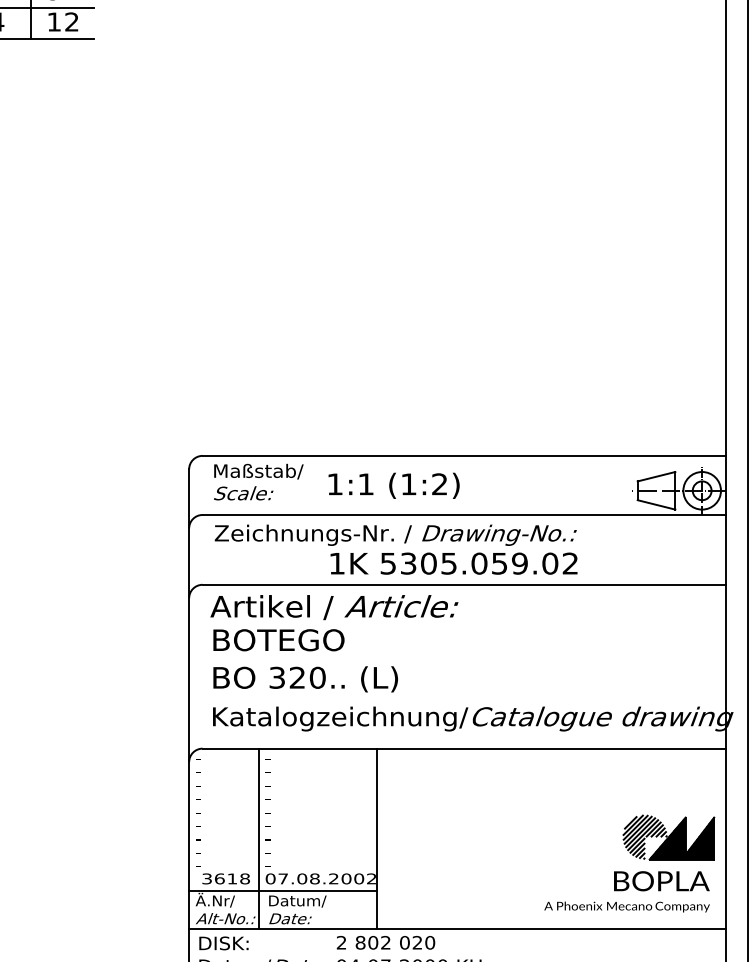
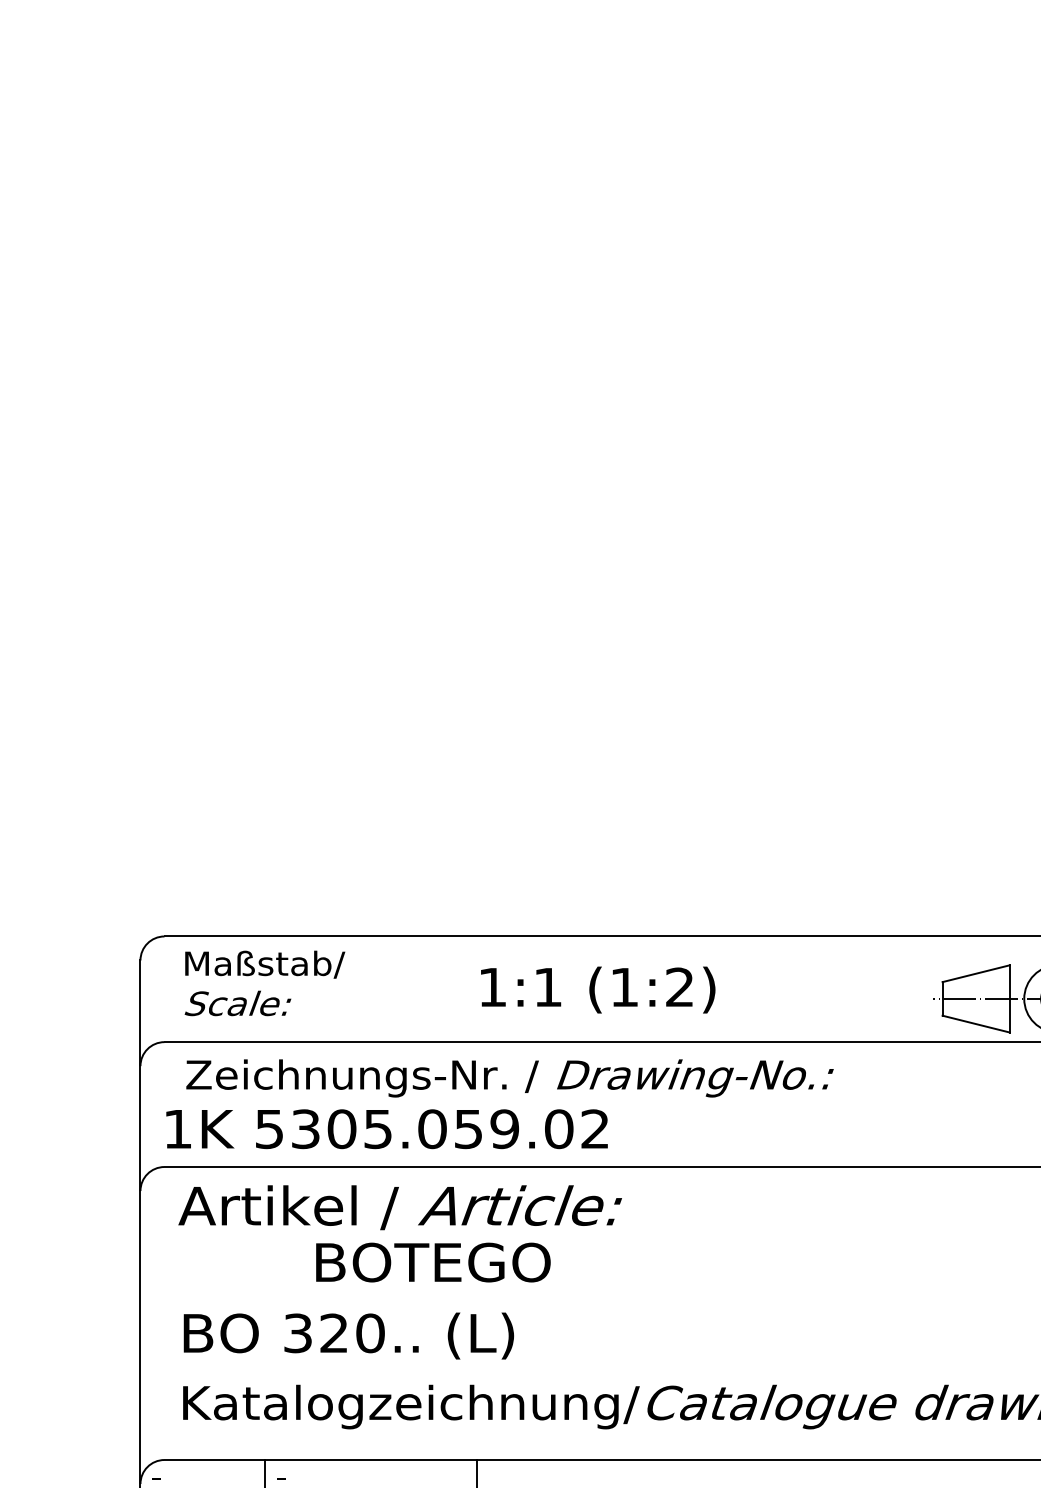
text: (393, 485) -> (597, 989), moved
text: (453, 563) -> (386, 1128), moved
text: (278, 640) -> (432, 1263), moved

